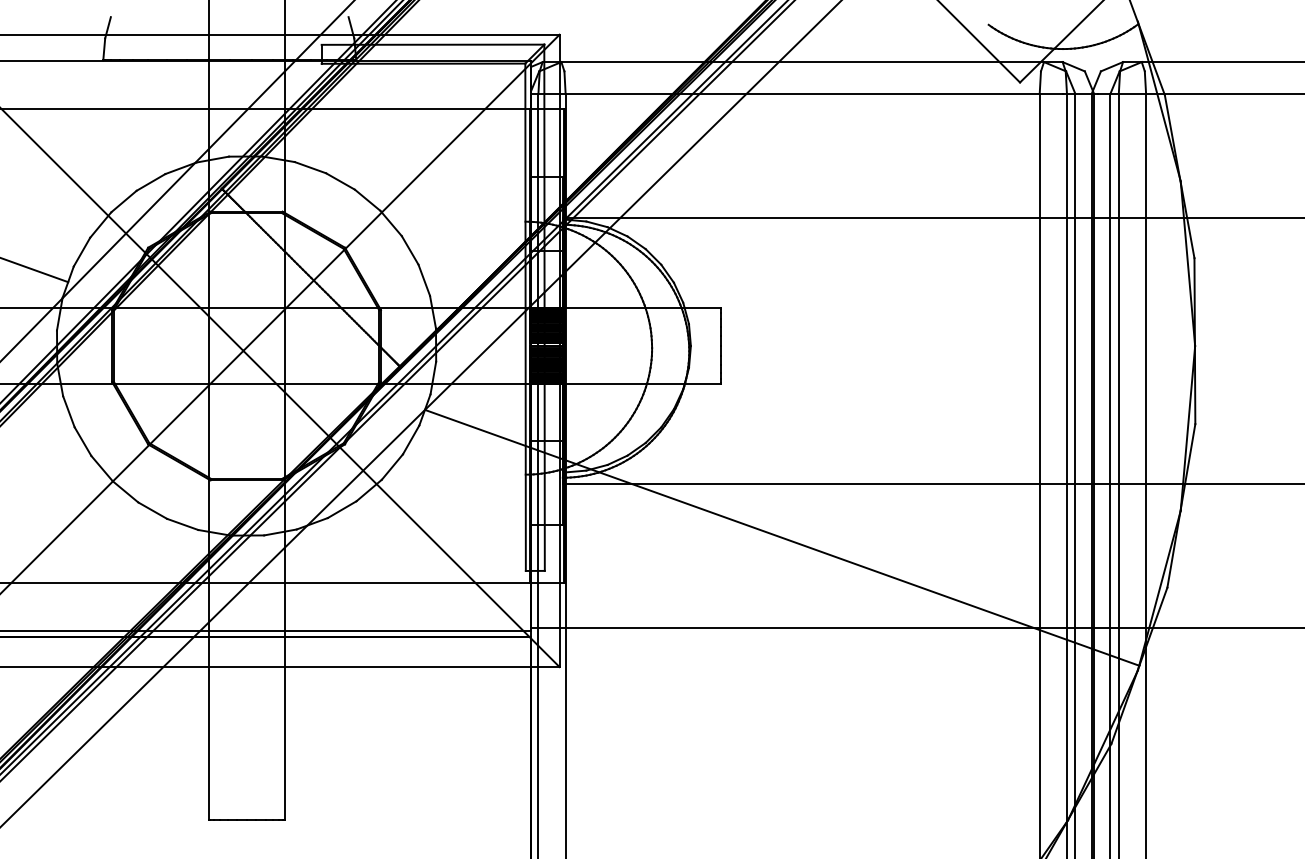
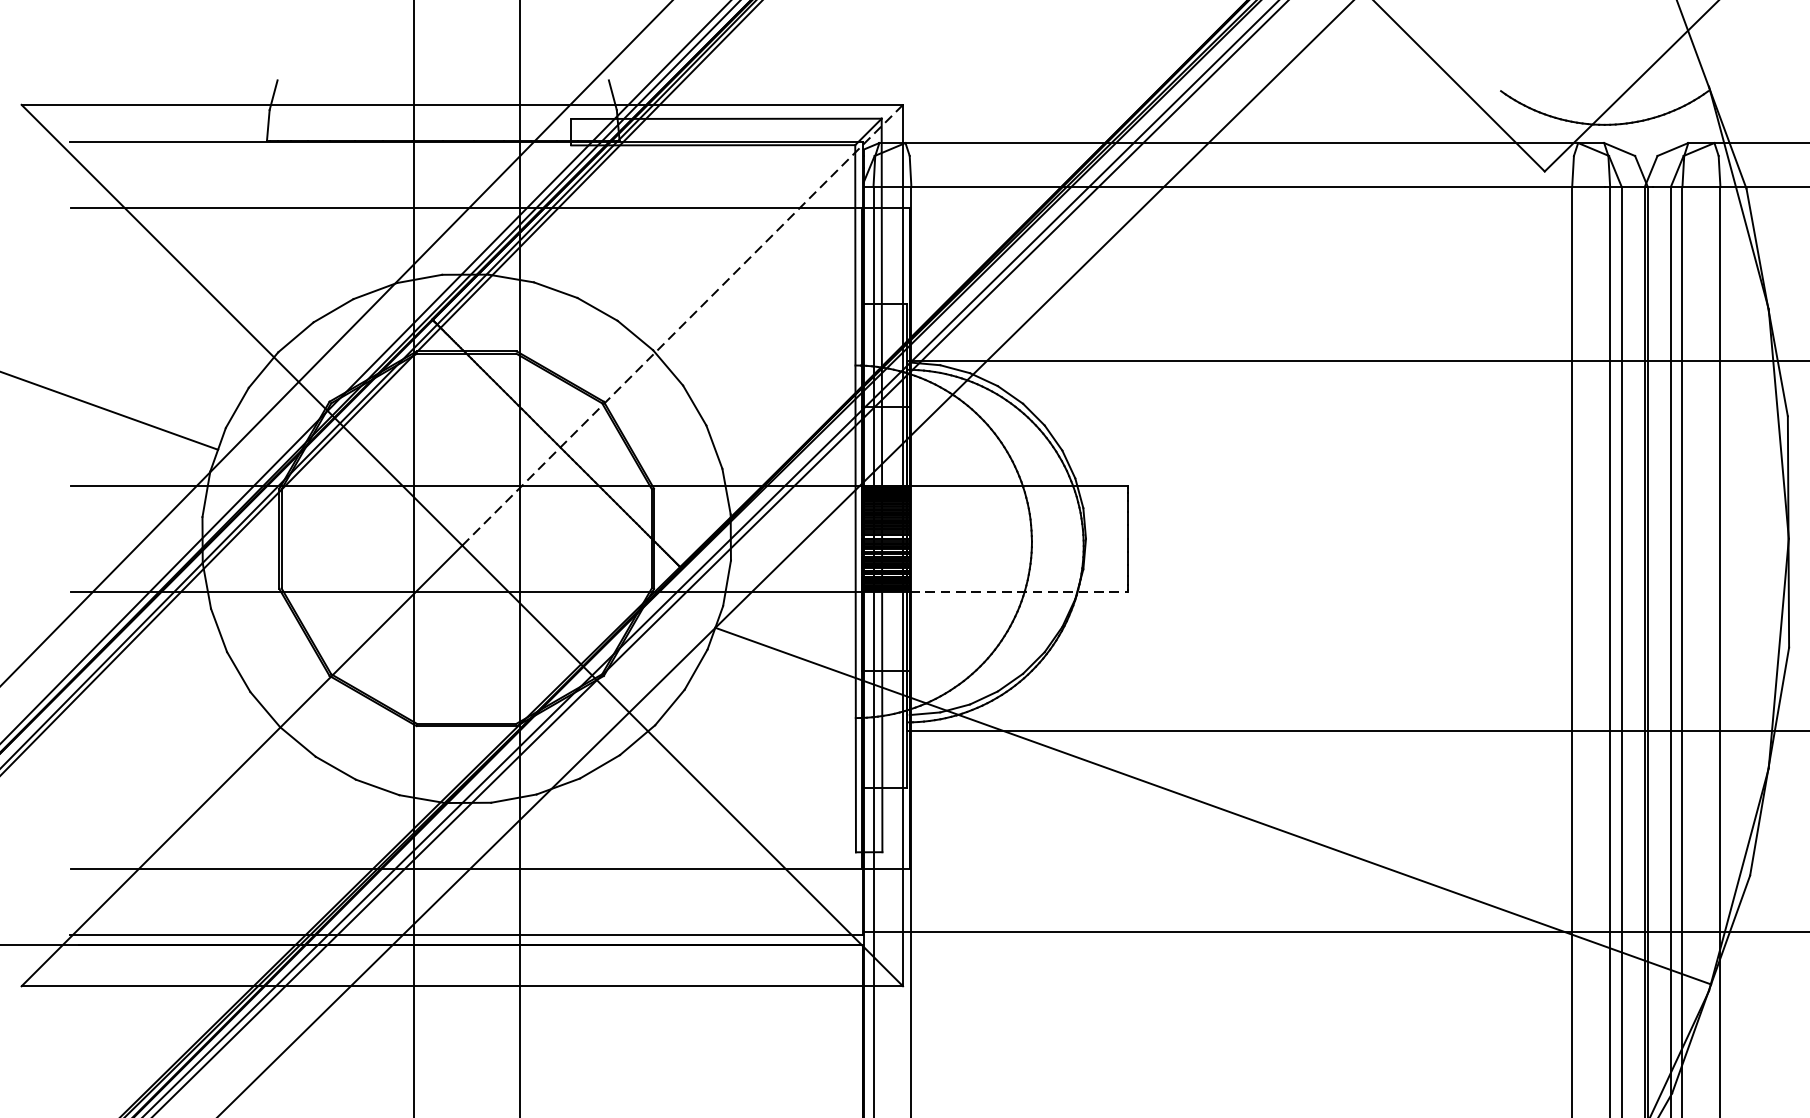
line: (401, 192) -> (682, 324), solid -> dashed
line: (643, 383) -> (1019, 591), solid -> dashed

